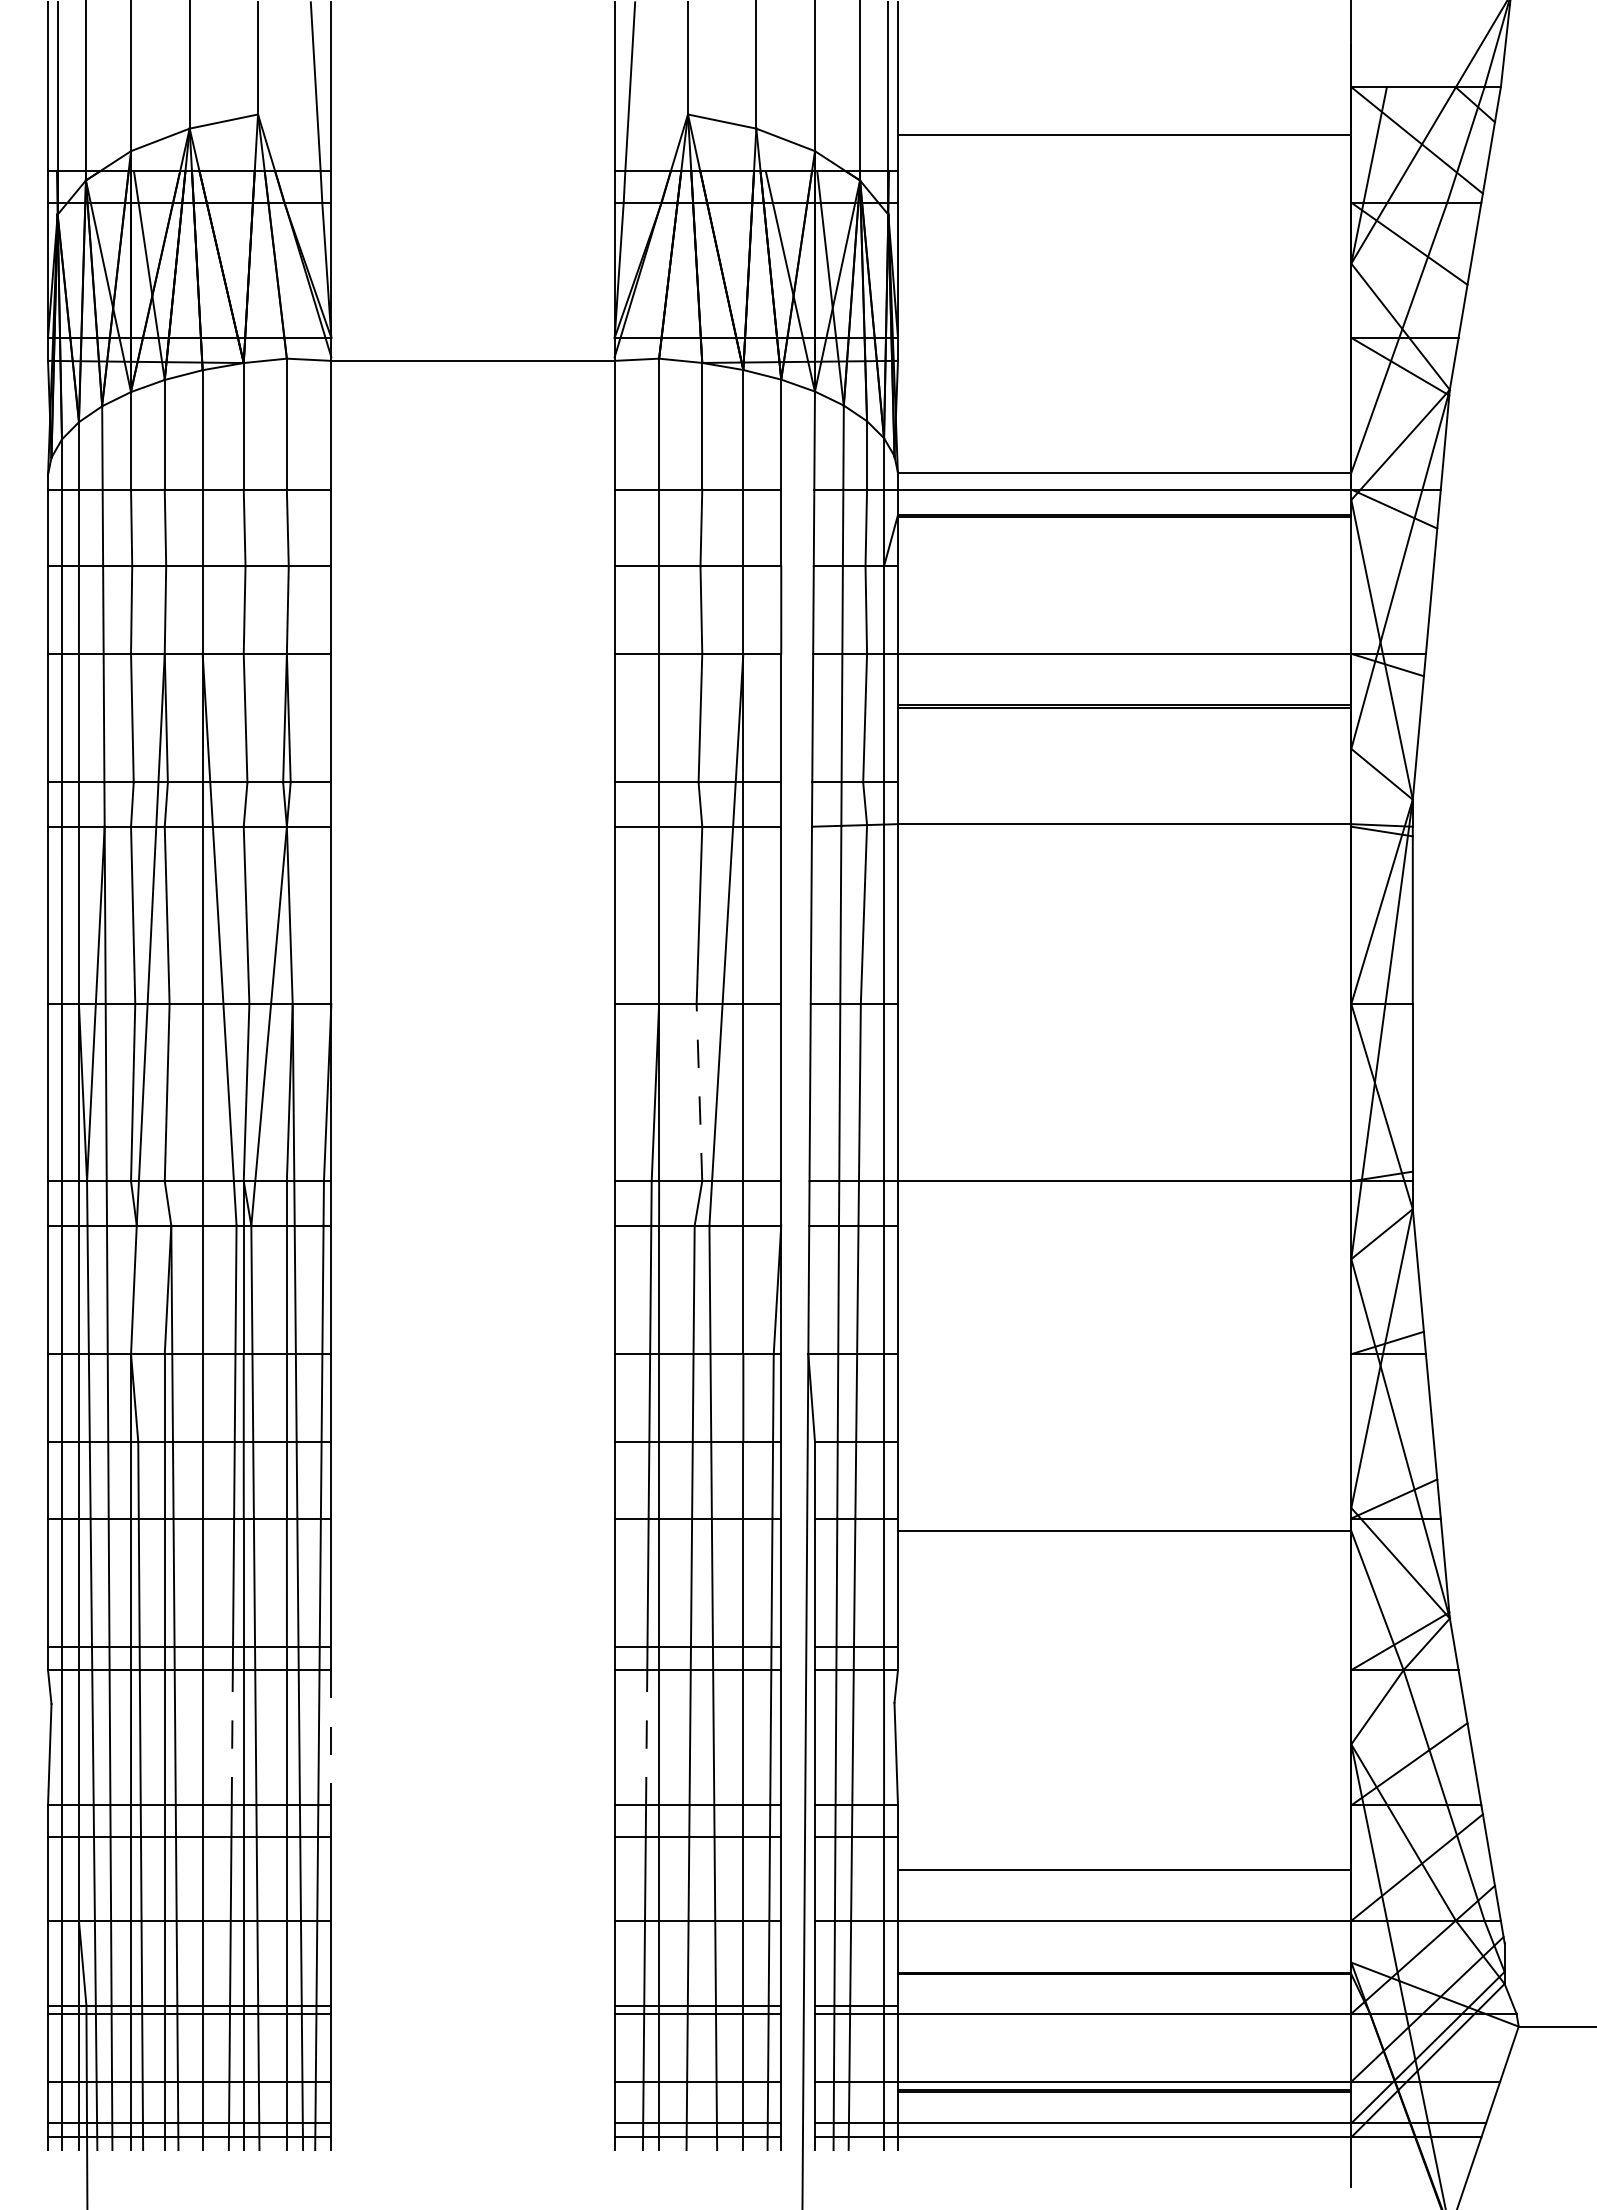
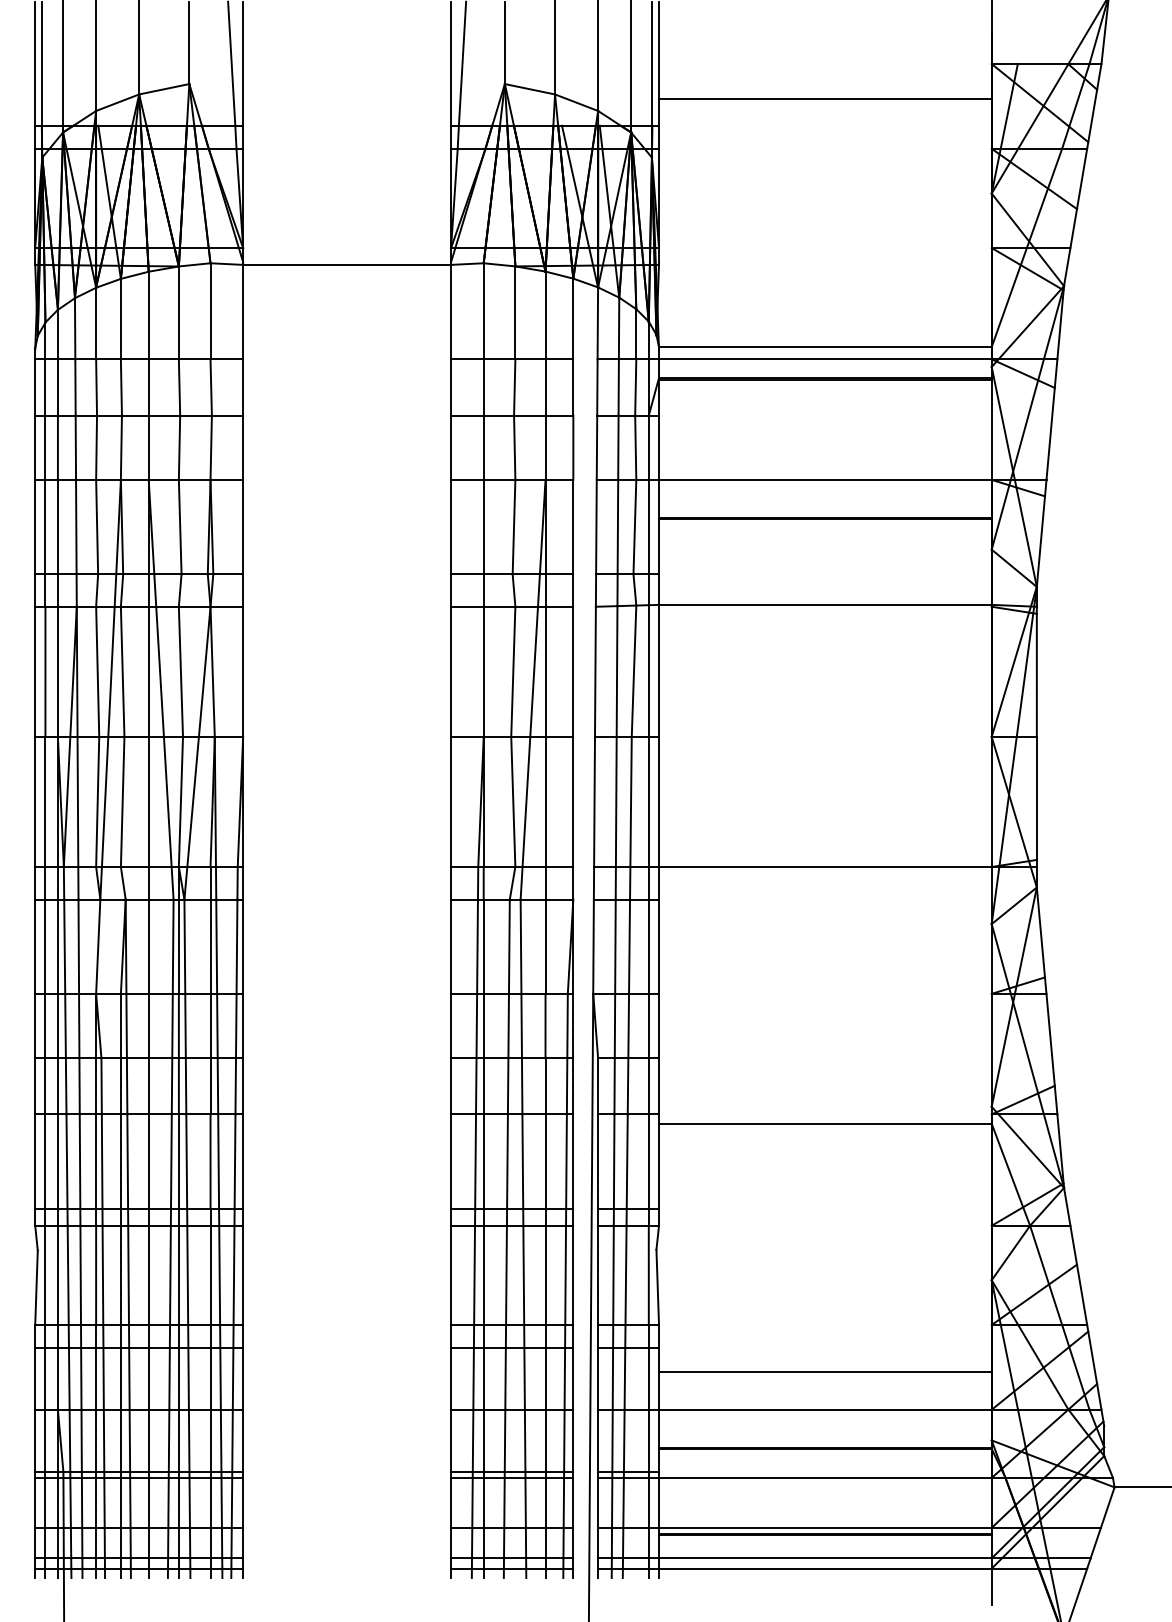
line: (699, 1092) -> (513, 801), dashed -> solid
line: (232, 1737) -> (170, 1275), dashed -> solid
line: (331, 1737) -> (243, 1275), dashed -> solid
line: (646, 1737) -> (474, 1275), dashed -> solid

